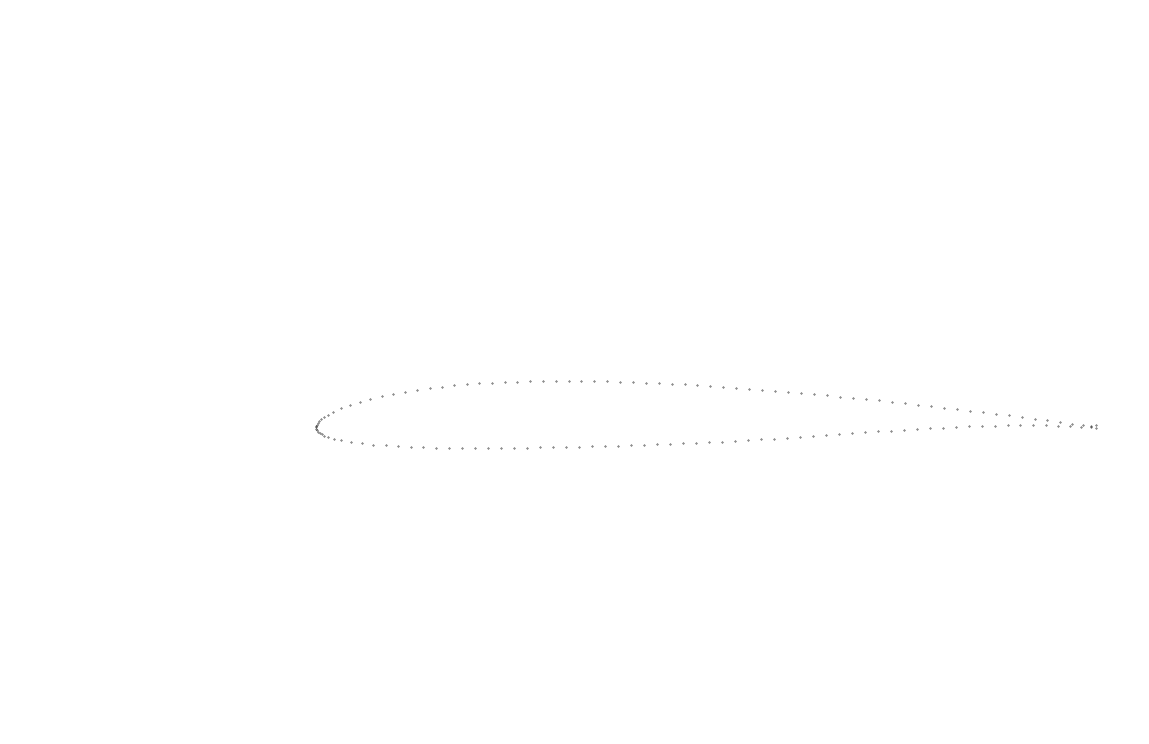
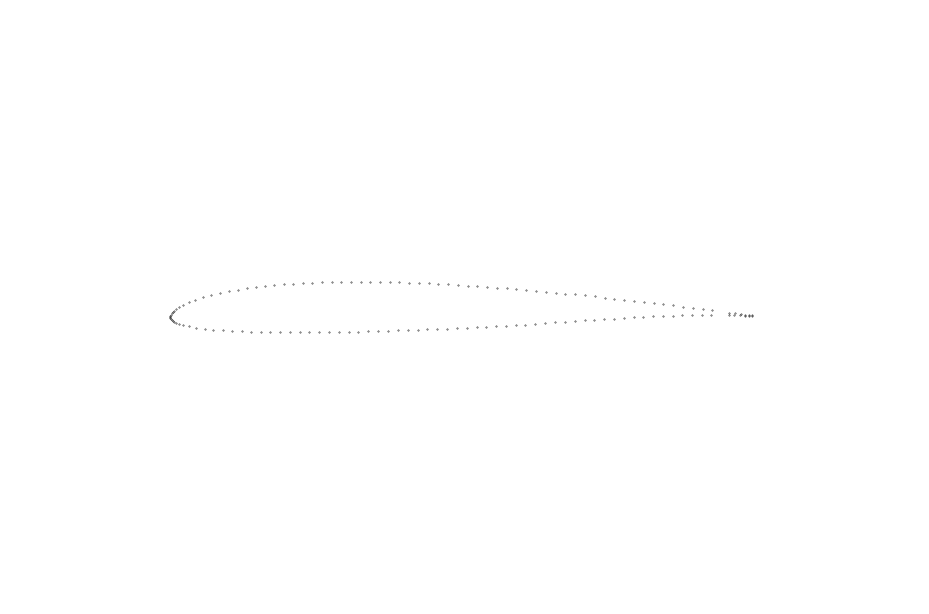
part: (1072, 424) -> (740, 314), size x0.6

